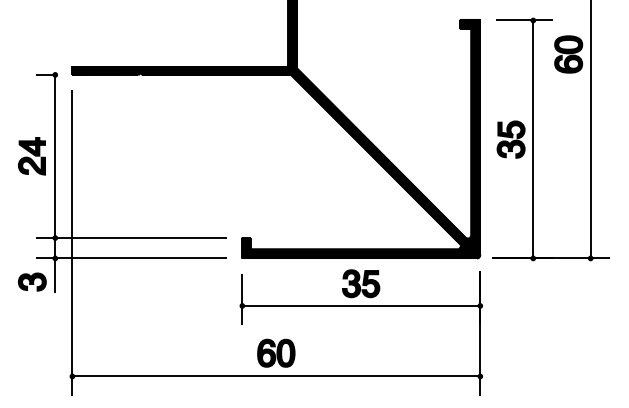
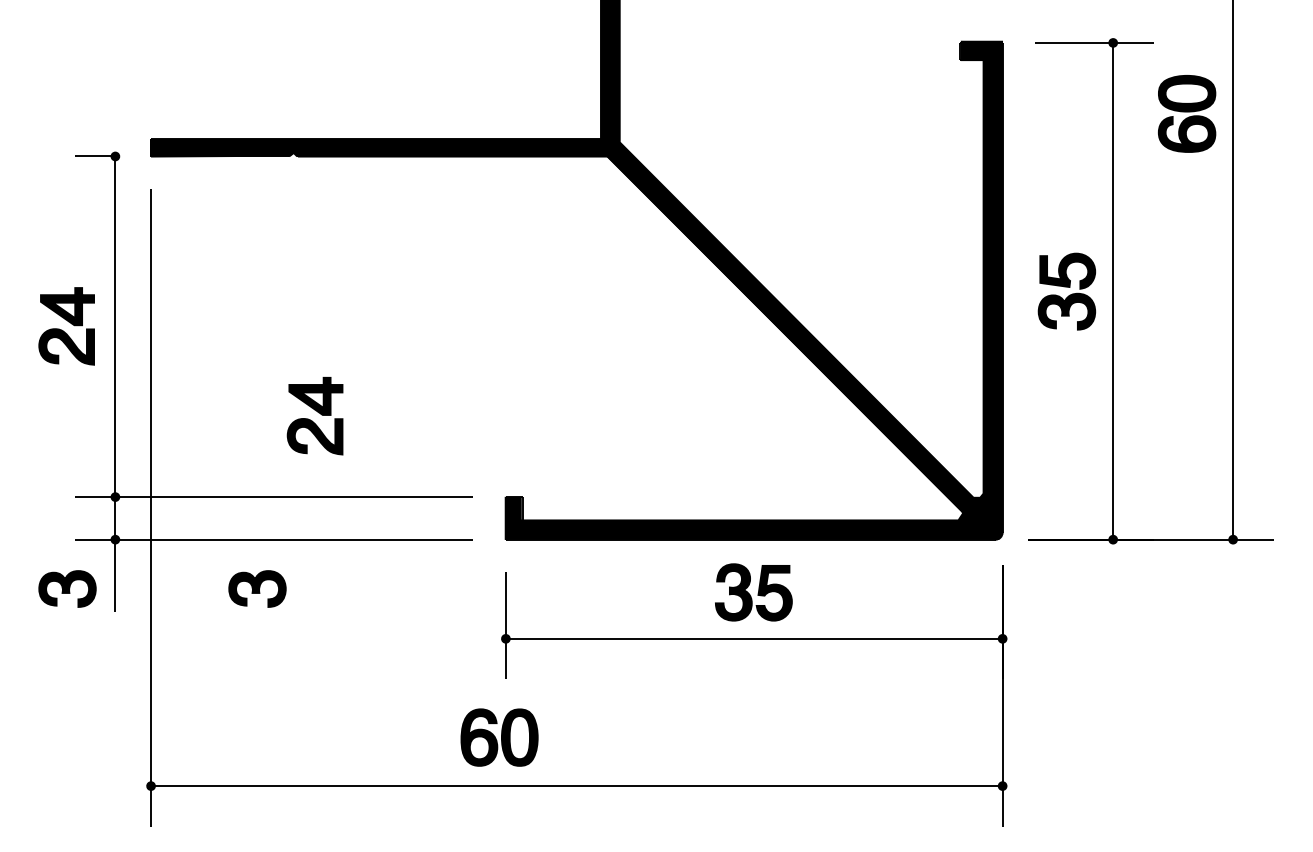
part: (150, 199) -> (314, 416), added
part: (123, 281) -> (257, 587), added
part: (276, 352) -> (499, 736), moved

